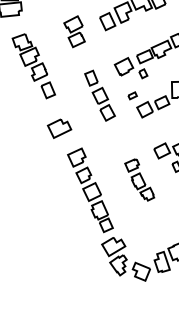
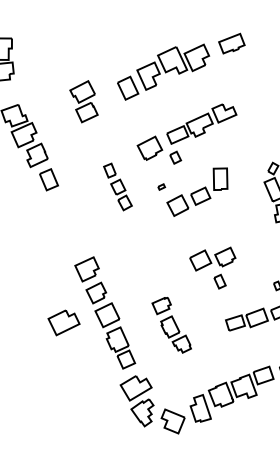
part: (99, 95) -> (117, 186), size x0.7
part: (132, 95) -> (161, 186), size x0.6
part: (59, 128) -> (63, 322), moved
part: (139, 180) -> (171, 325), moved

